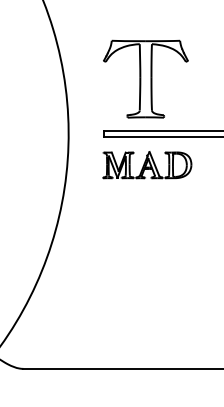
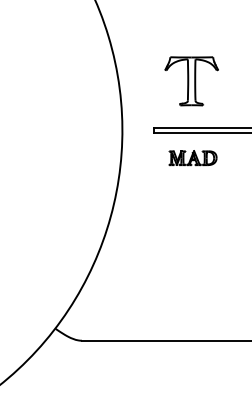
part: (145, 79) -> (191, 81), size x0.7
part: (146, 164) -> (192, 157), size x0.6

